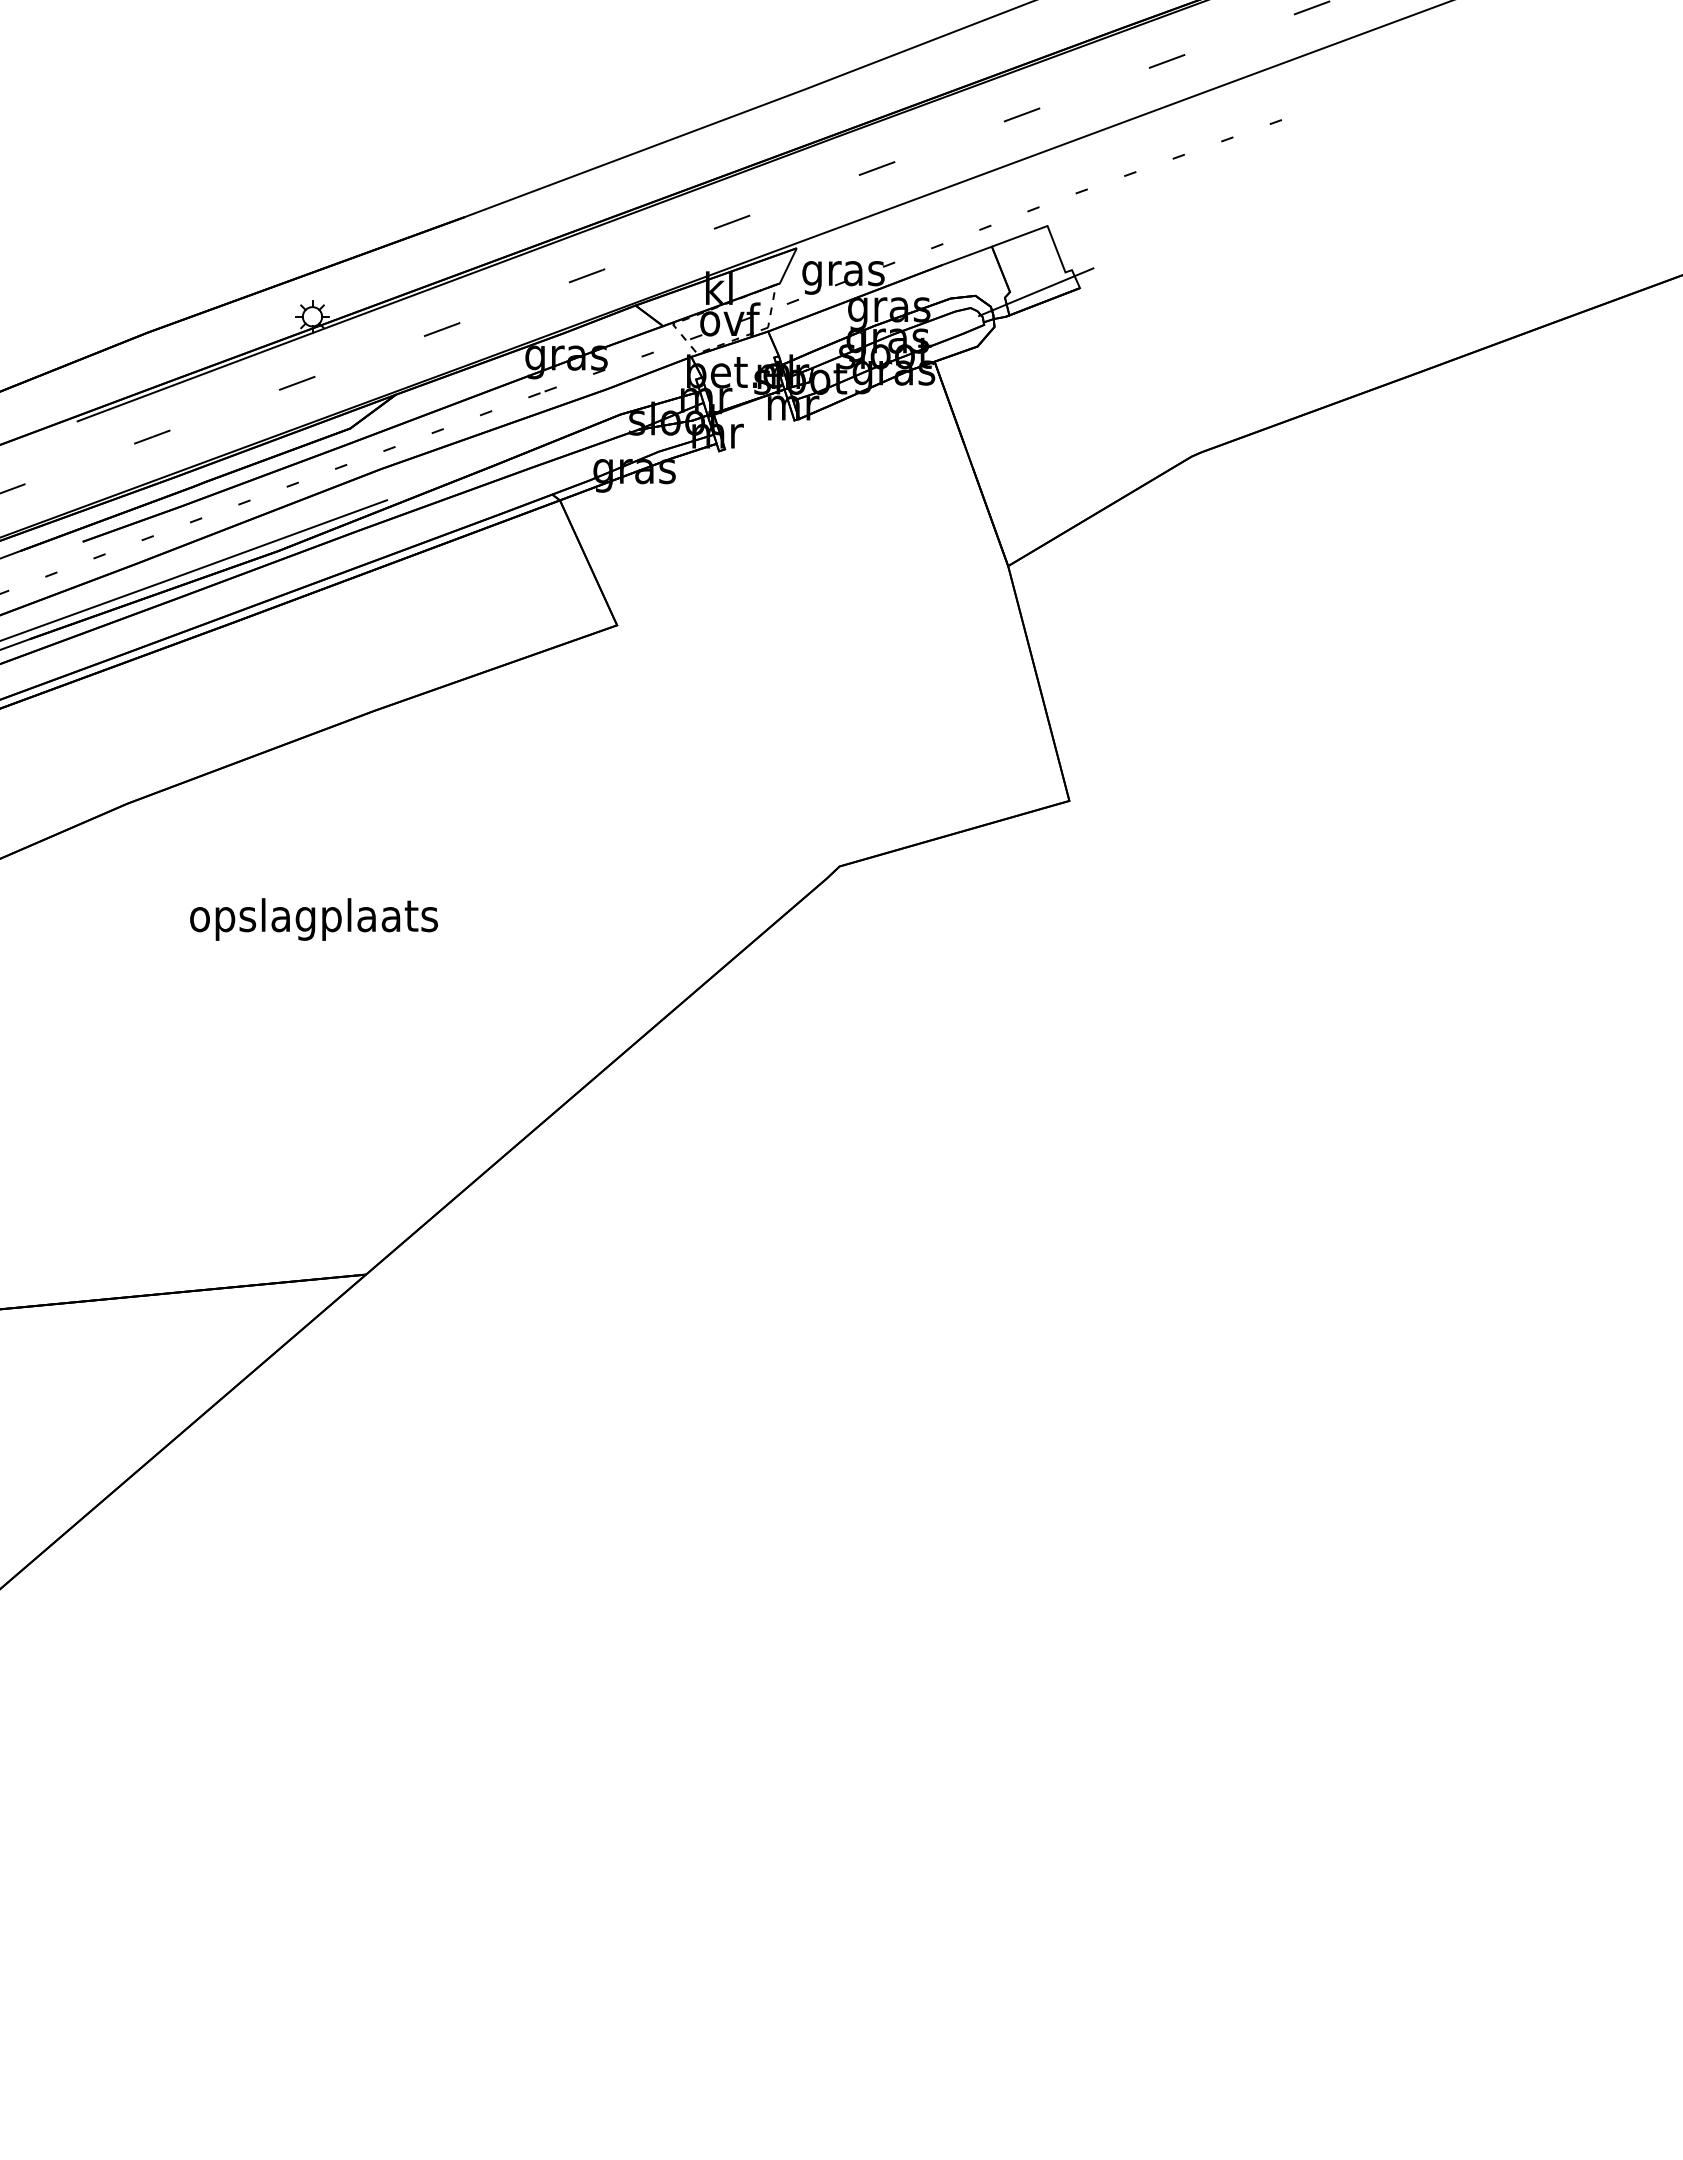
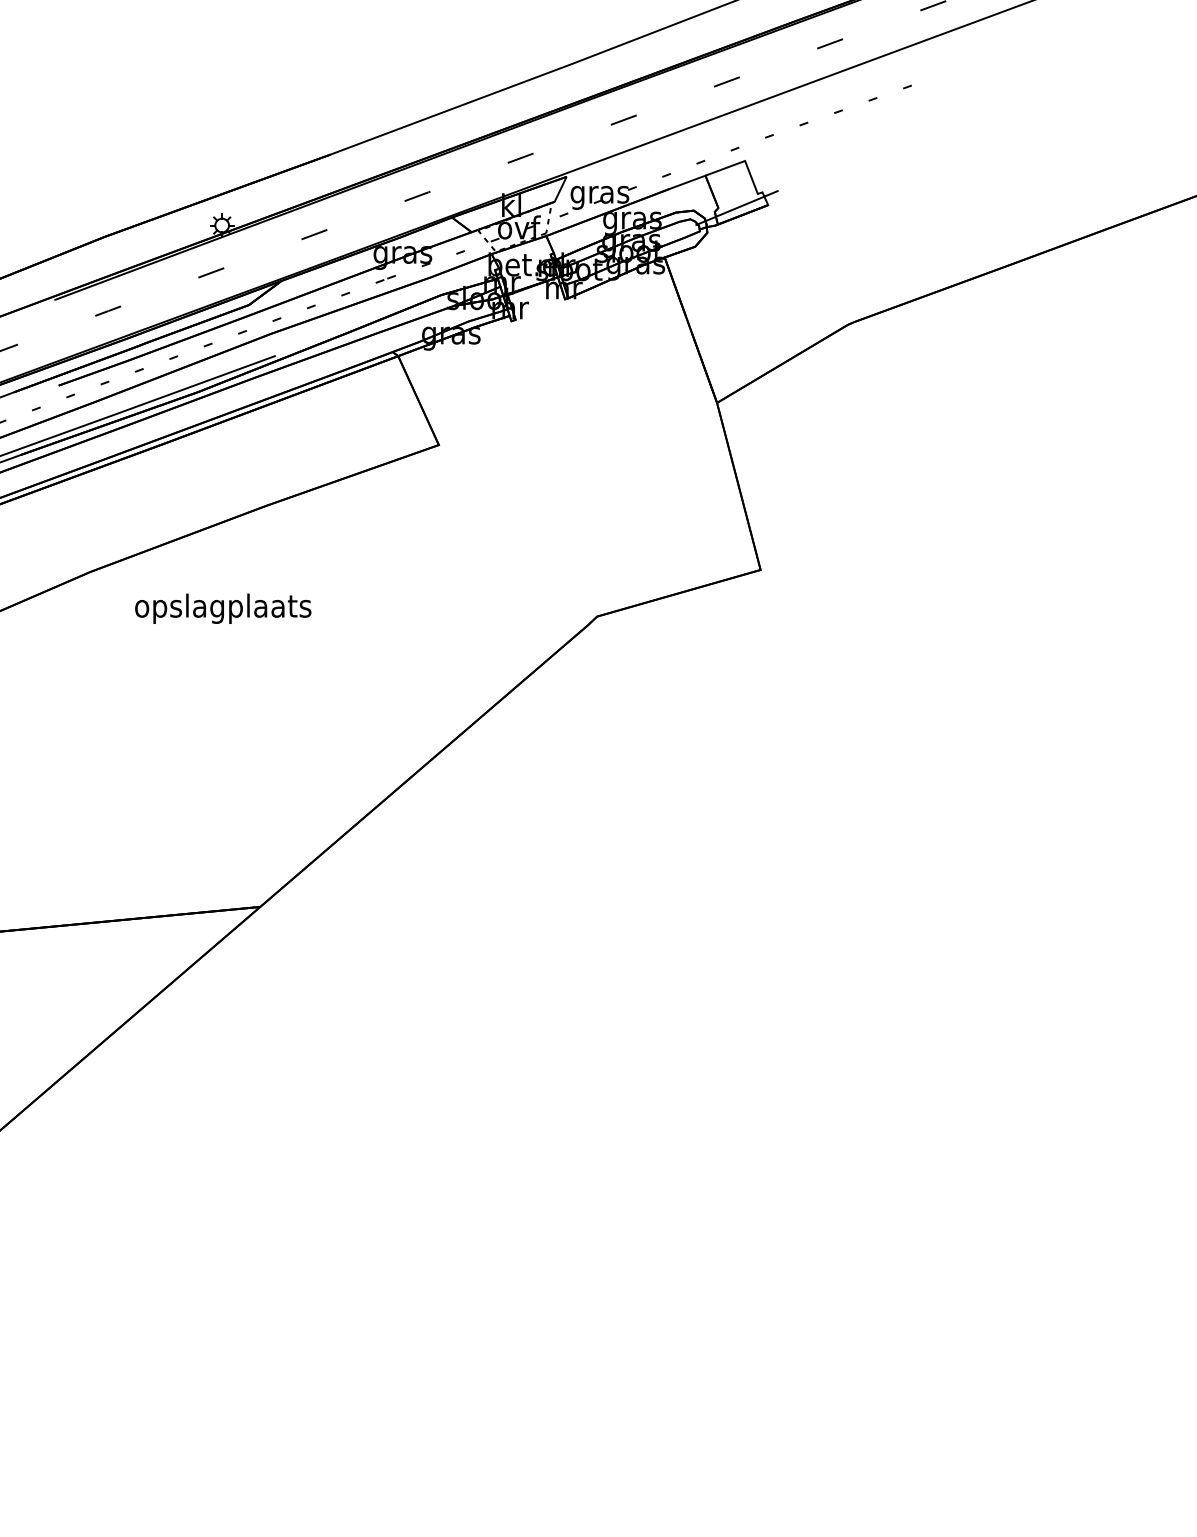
text: (313, 919) -> (222, 608), moved

